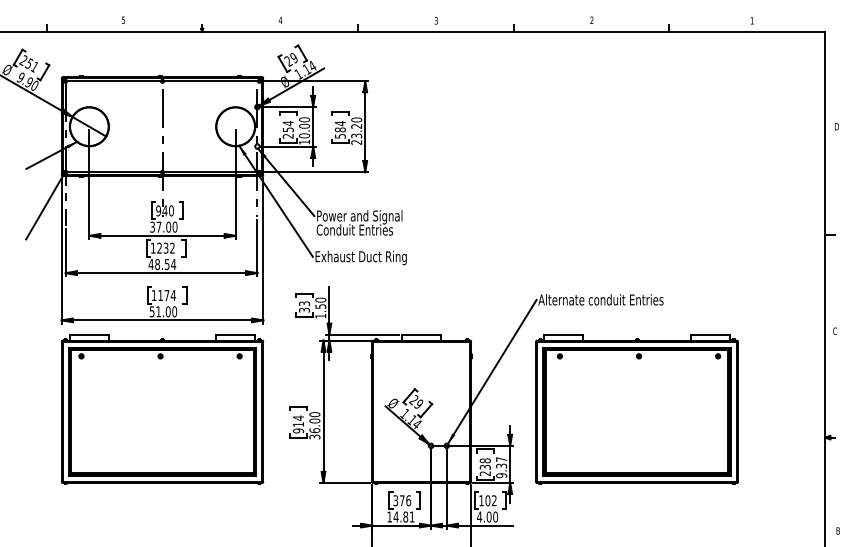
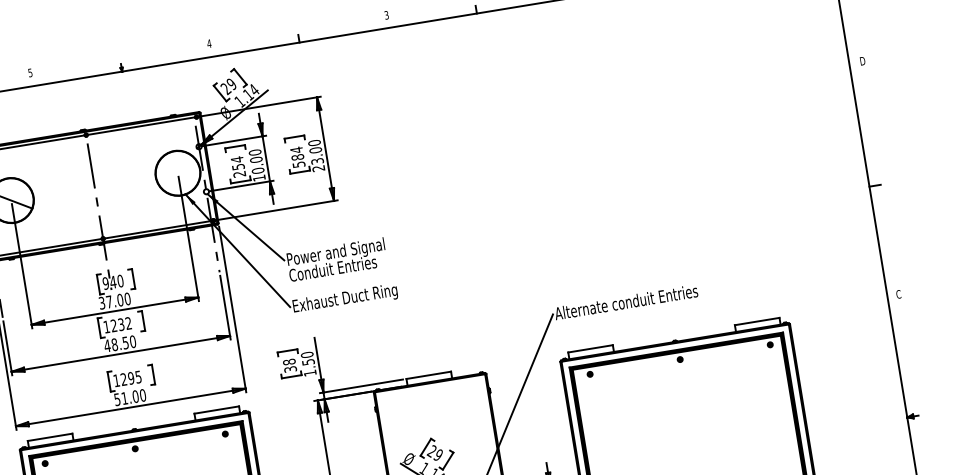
text: (356, 125) -> (315, 149), 23.20 -> 23.00
text: (173, 264) -> (132, 341), 48.54 -> 48.50
text: (166, 295) -> (130, 378), 1174 -> 1295
text: (304, 303) -> (289, 361), 33 -> 38

